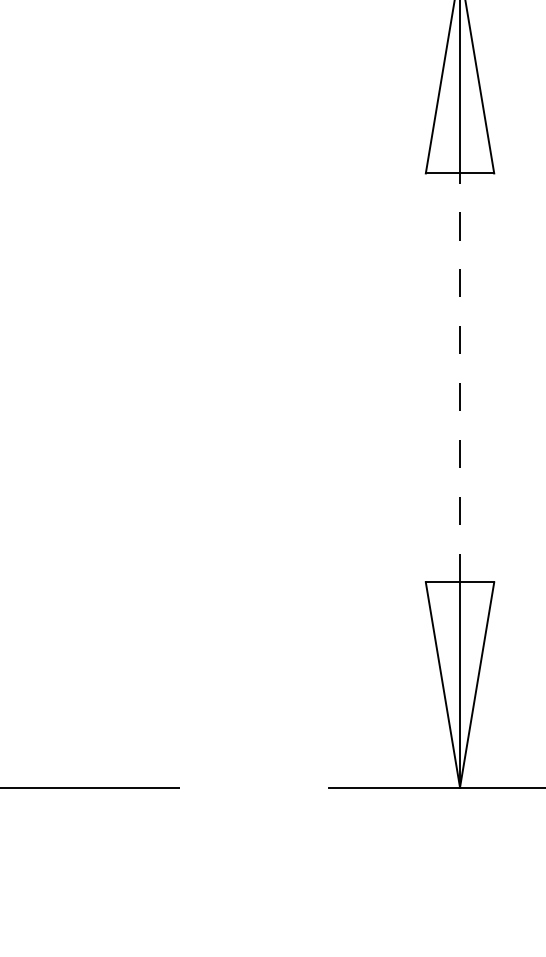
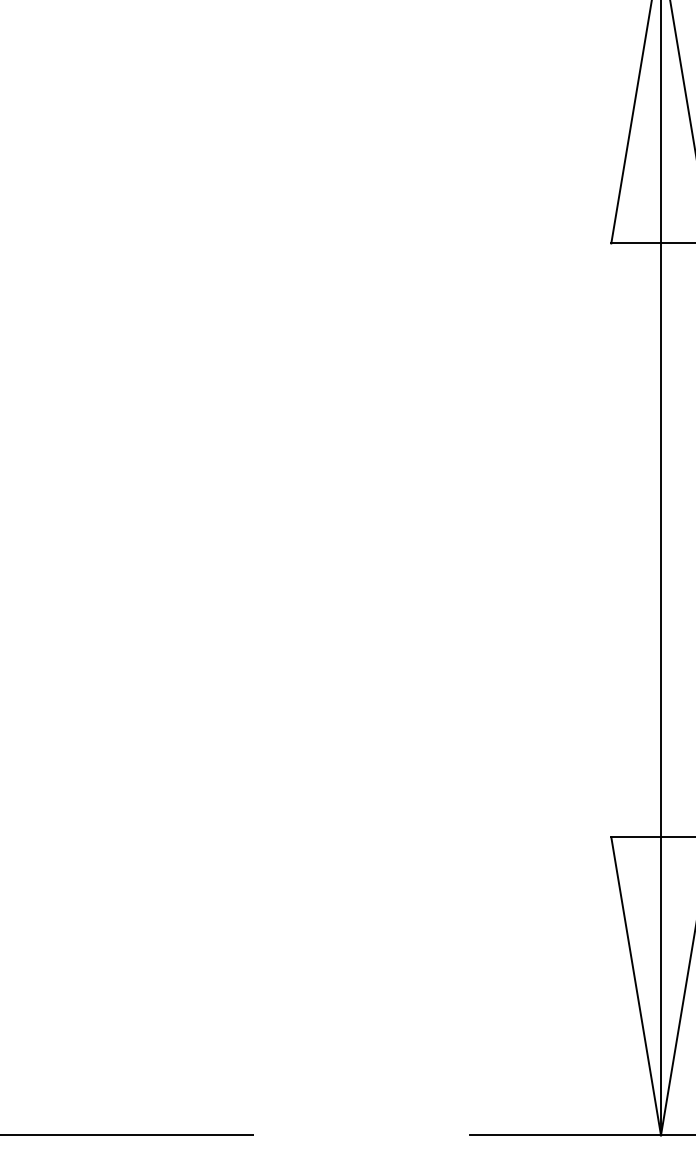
line: (460, 377) -> (661, 539), dashed -> solid

